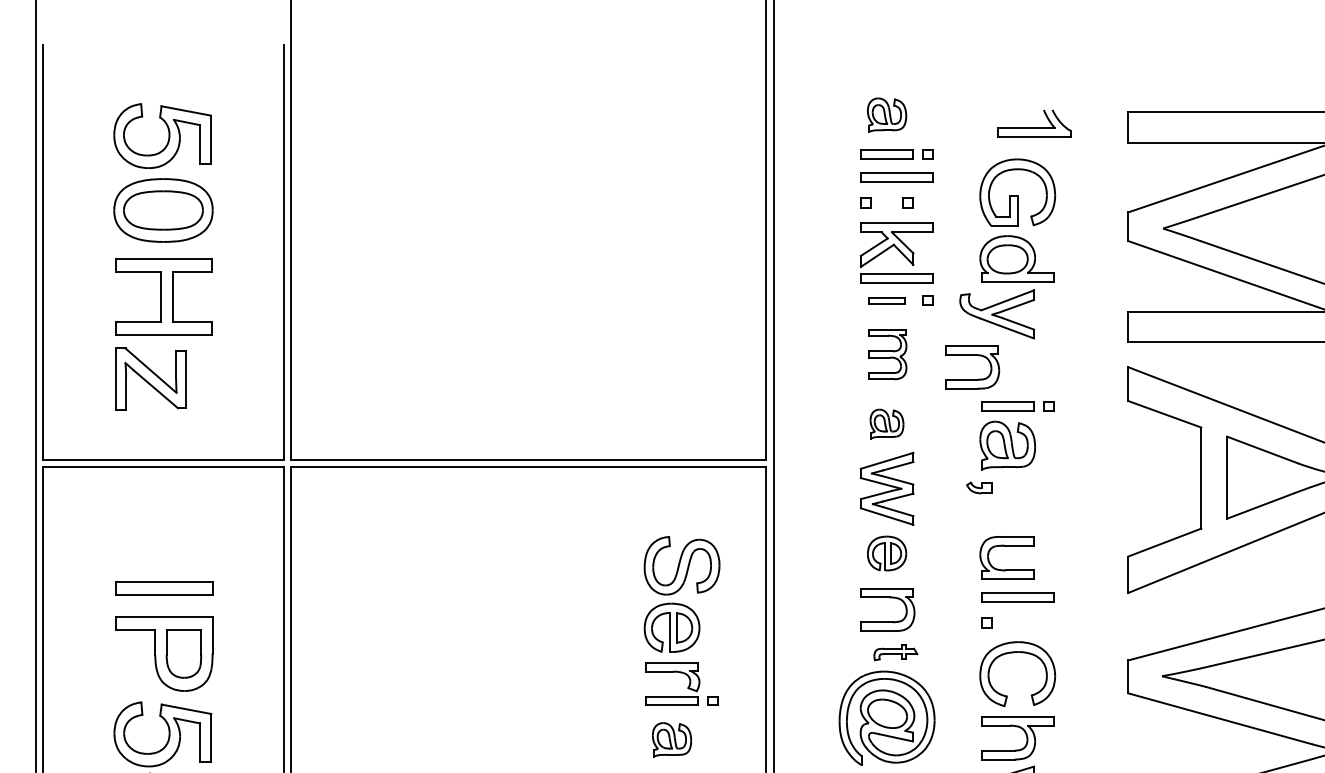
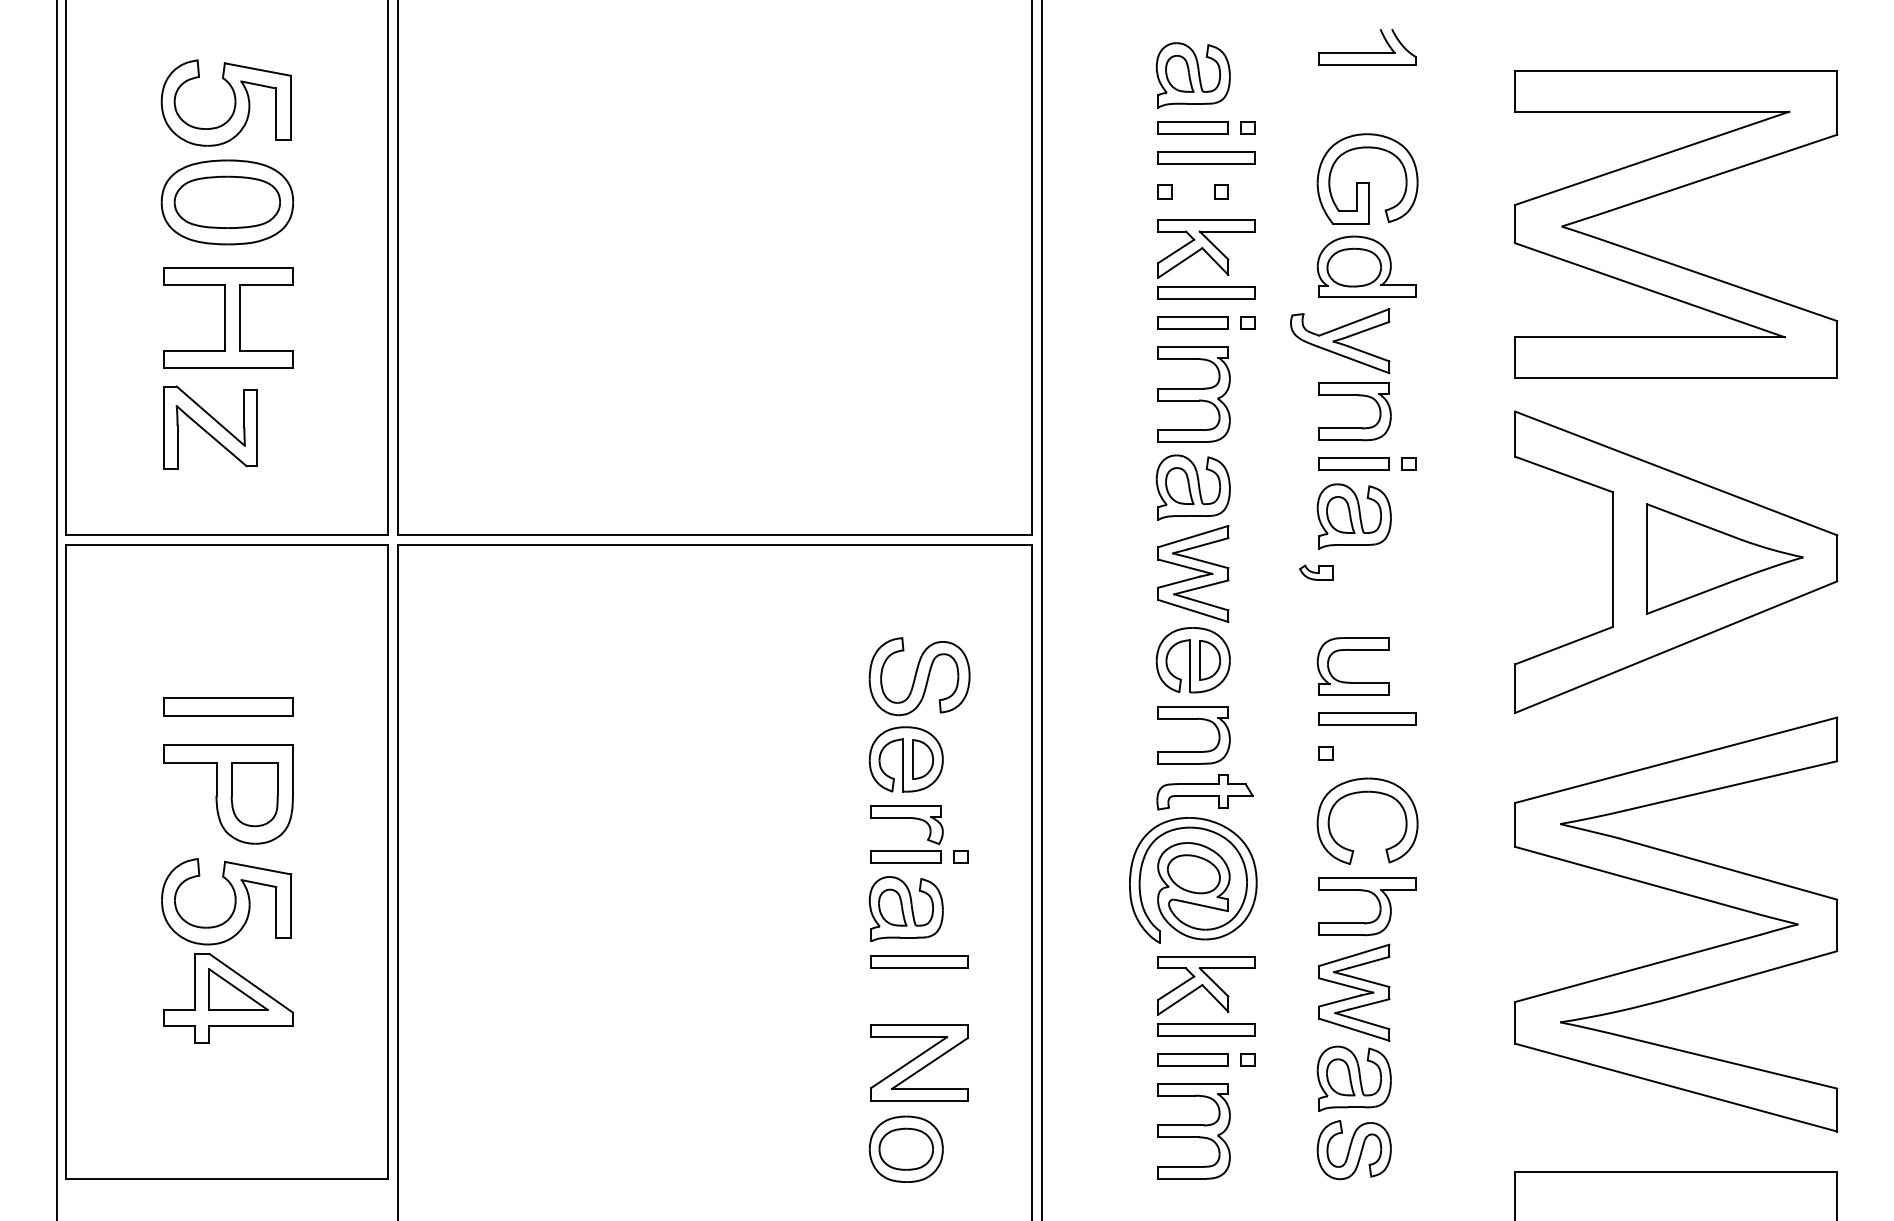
part: (886, 115) -> (1192, 75), size x1.43
part: (1034, 123) -> (1367, 47), moved
part: (886, 300) -> (1192, 322), size x1.43
part: (887, 354) -> (1193, 394), size x1.43
part: (974, 355) -> (1358, 396), moved
part: (886, 424) -> (1192, 487), size x1.67
part: (886, 553) -> (1192, 660), size x1.43
part: (895, 652) -> (1204, 792), size x1.67
part: (671, 739) -> (905, 908), size x1.43

